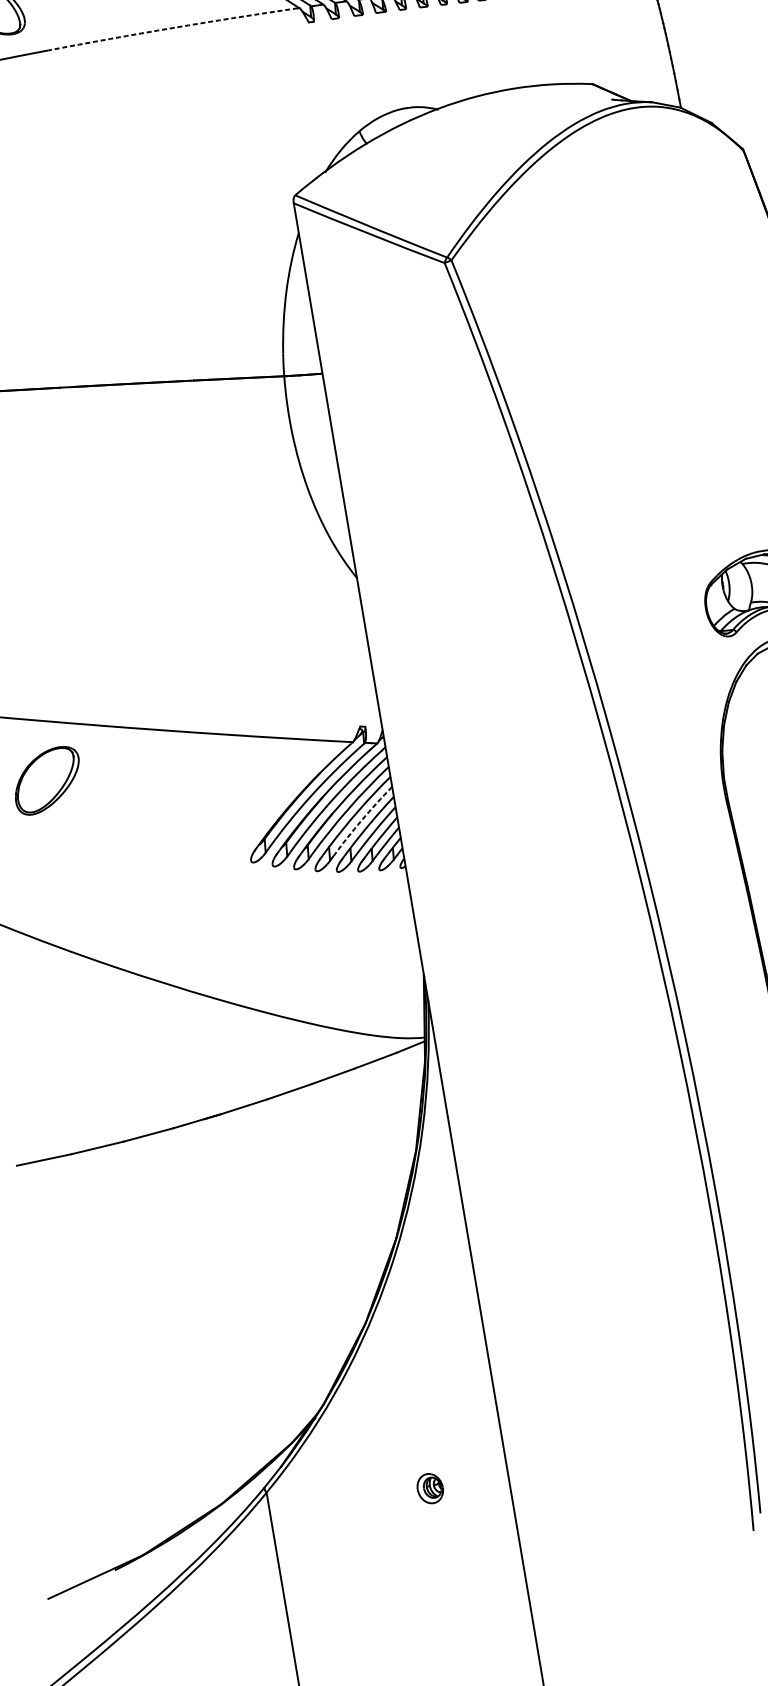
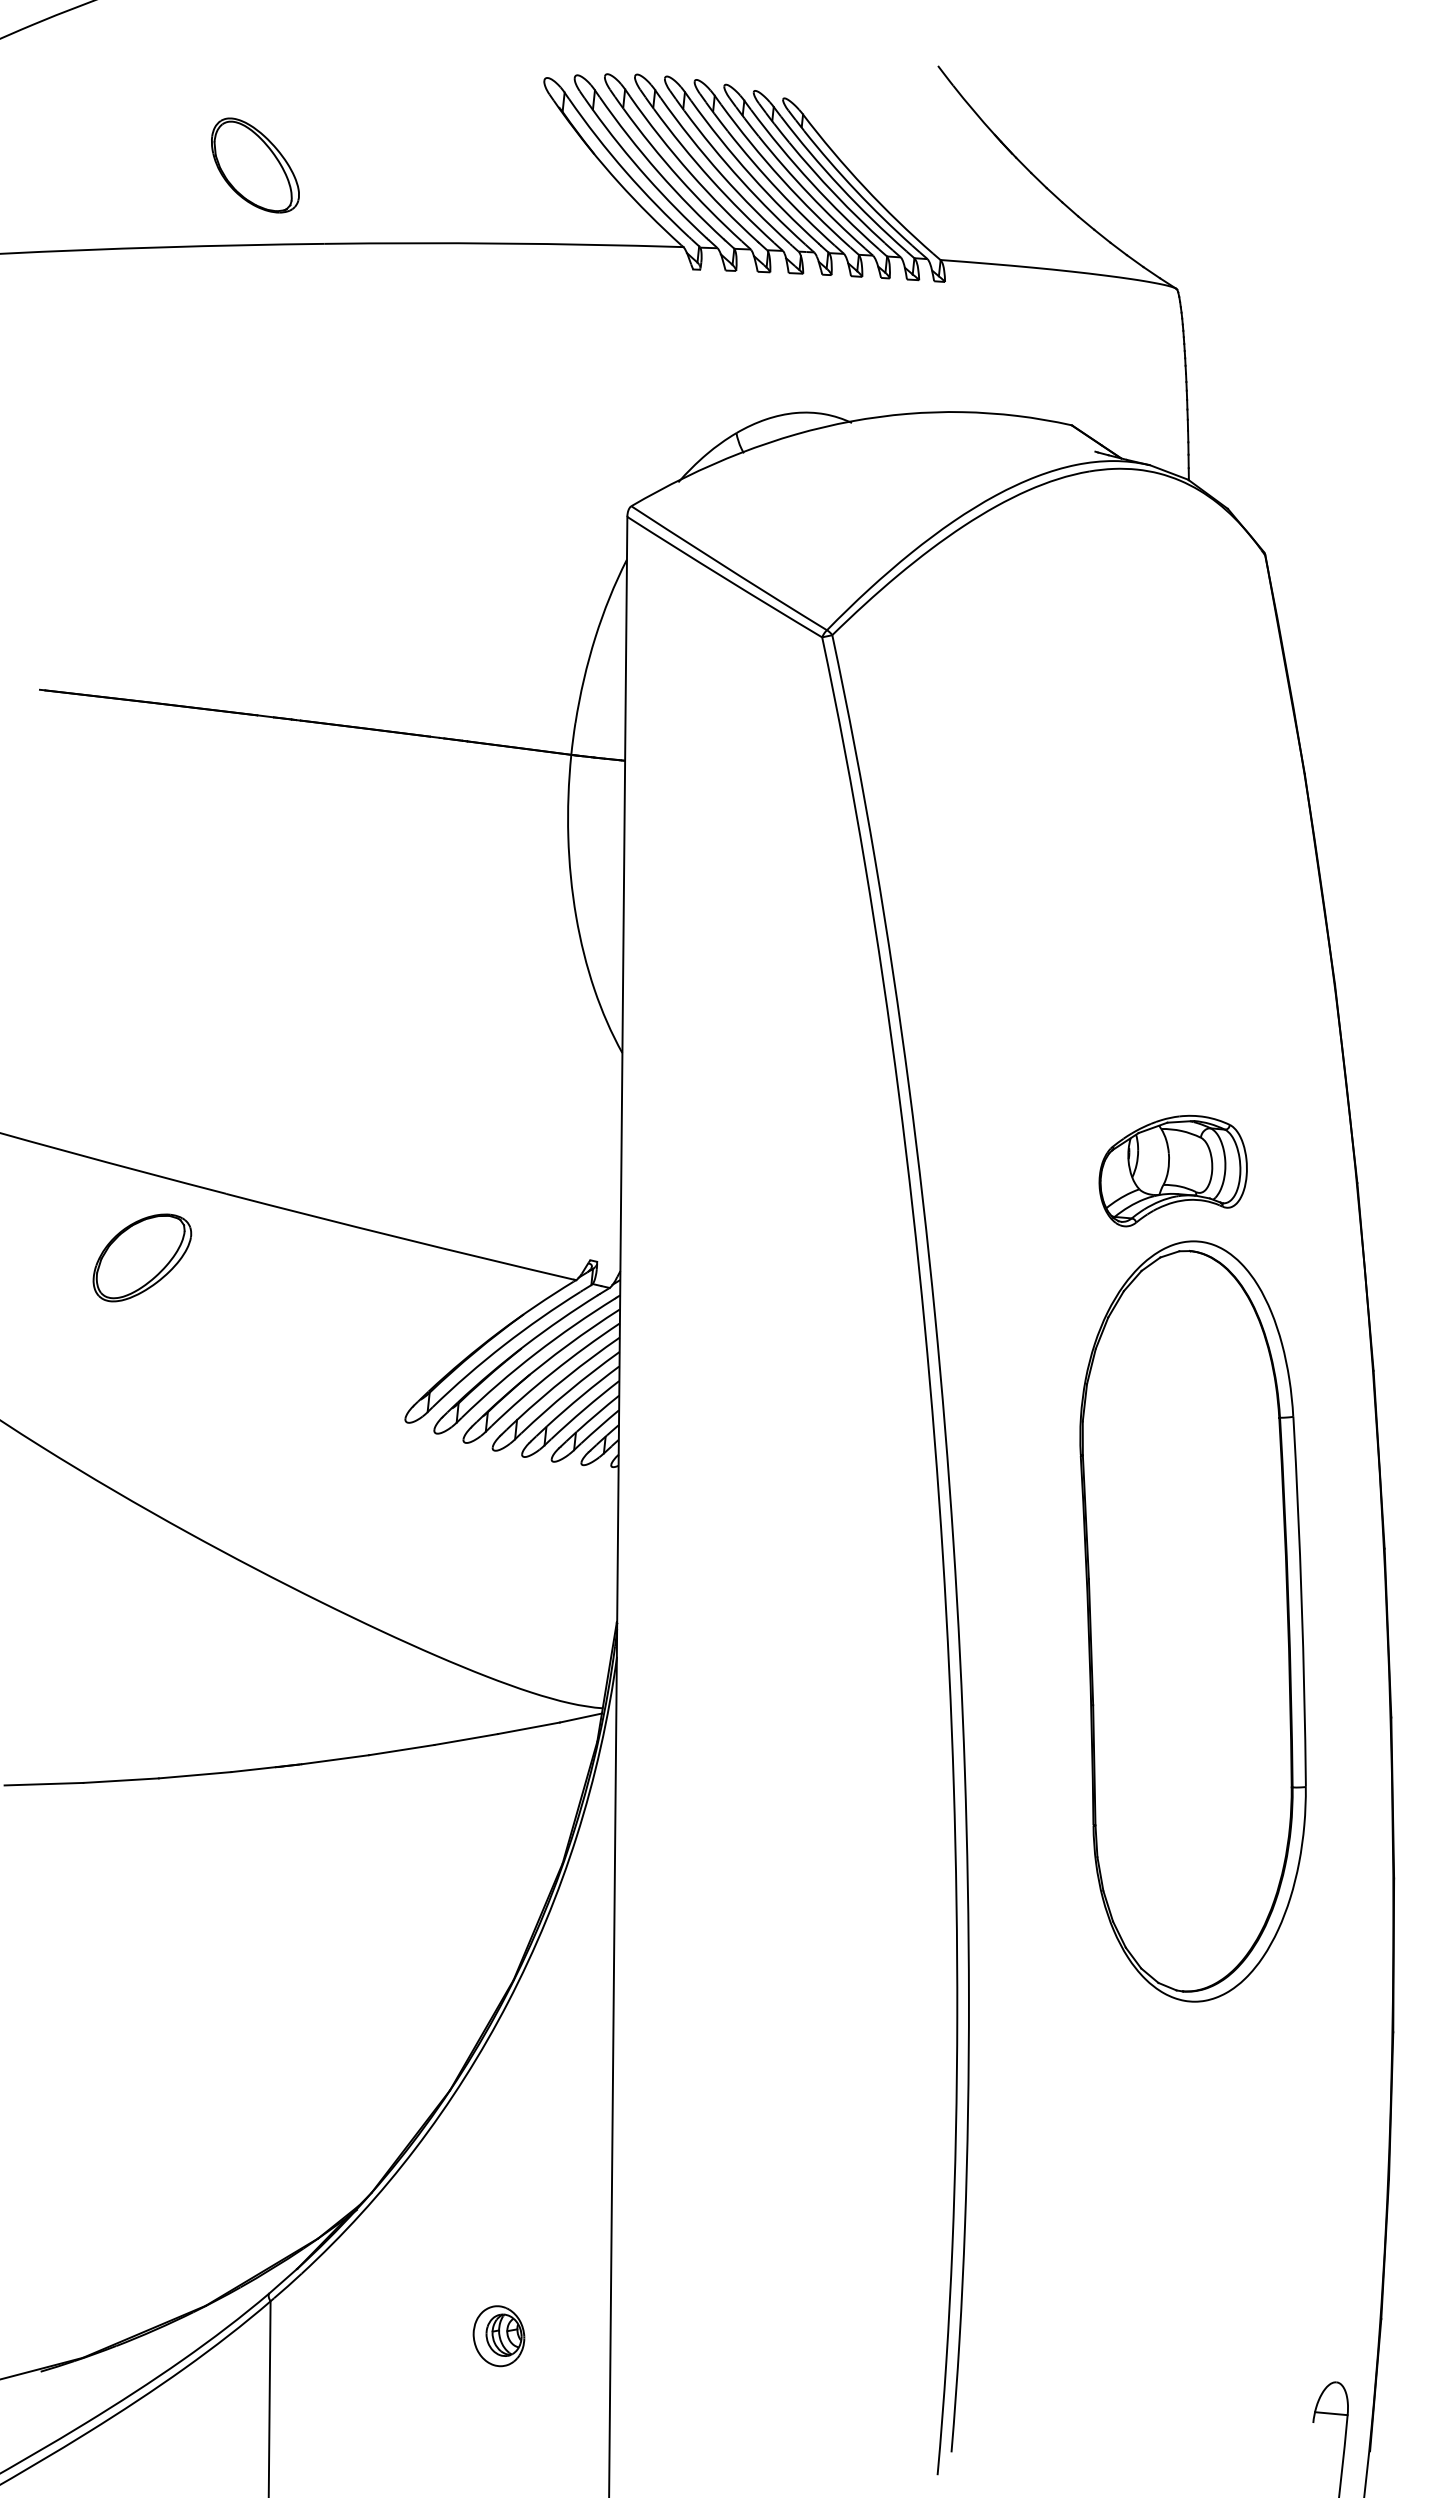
arc: (172, 28) -> (502, 243), dashed -> solid
arc: (361, 819) -> (569, 1390), dashed -> solid
part: (430, 1488) -> (498, 2336), size x1.43

